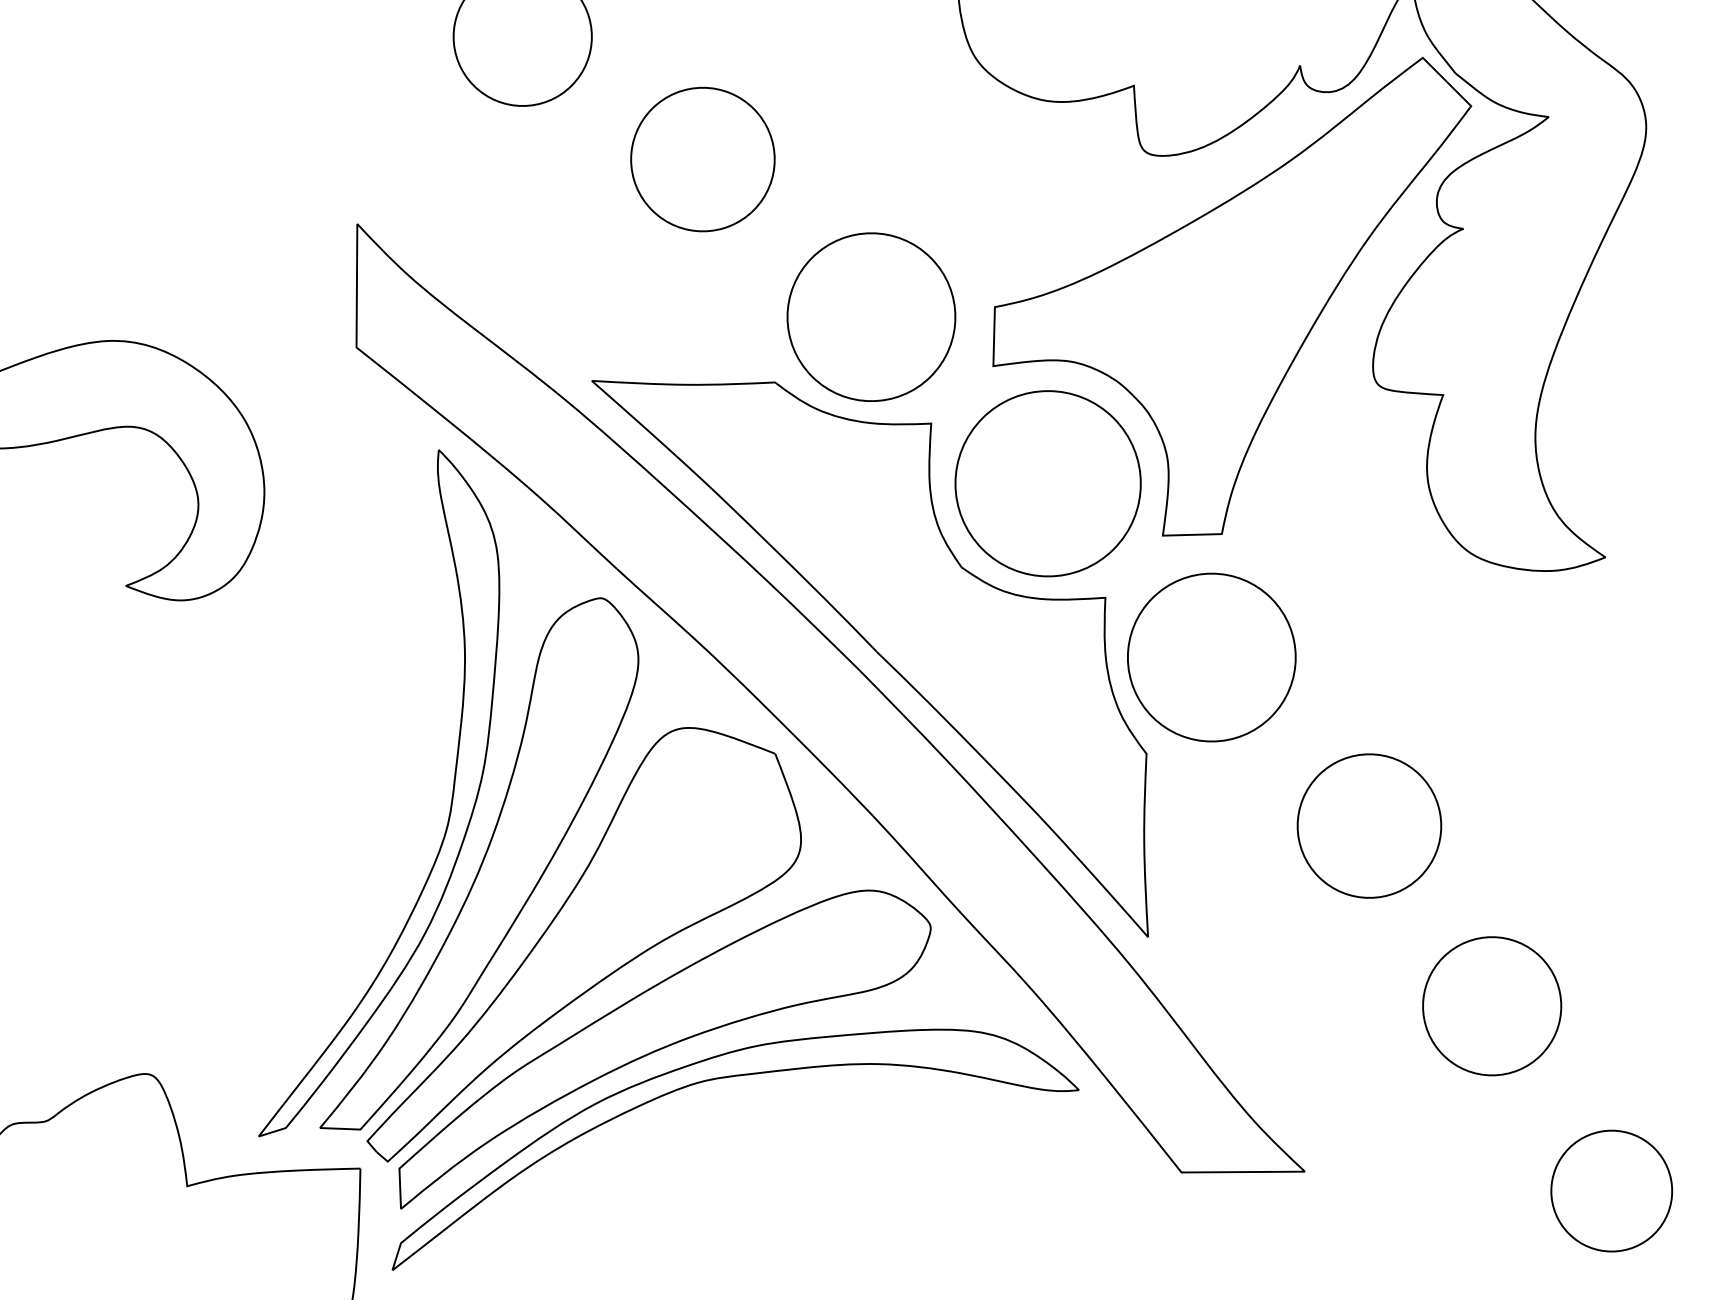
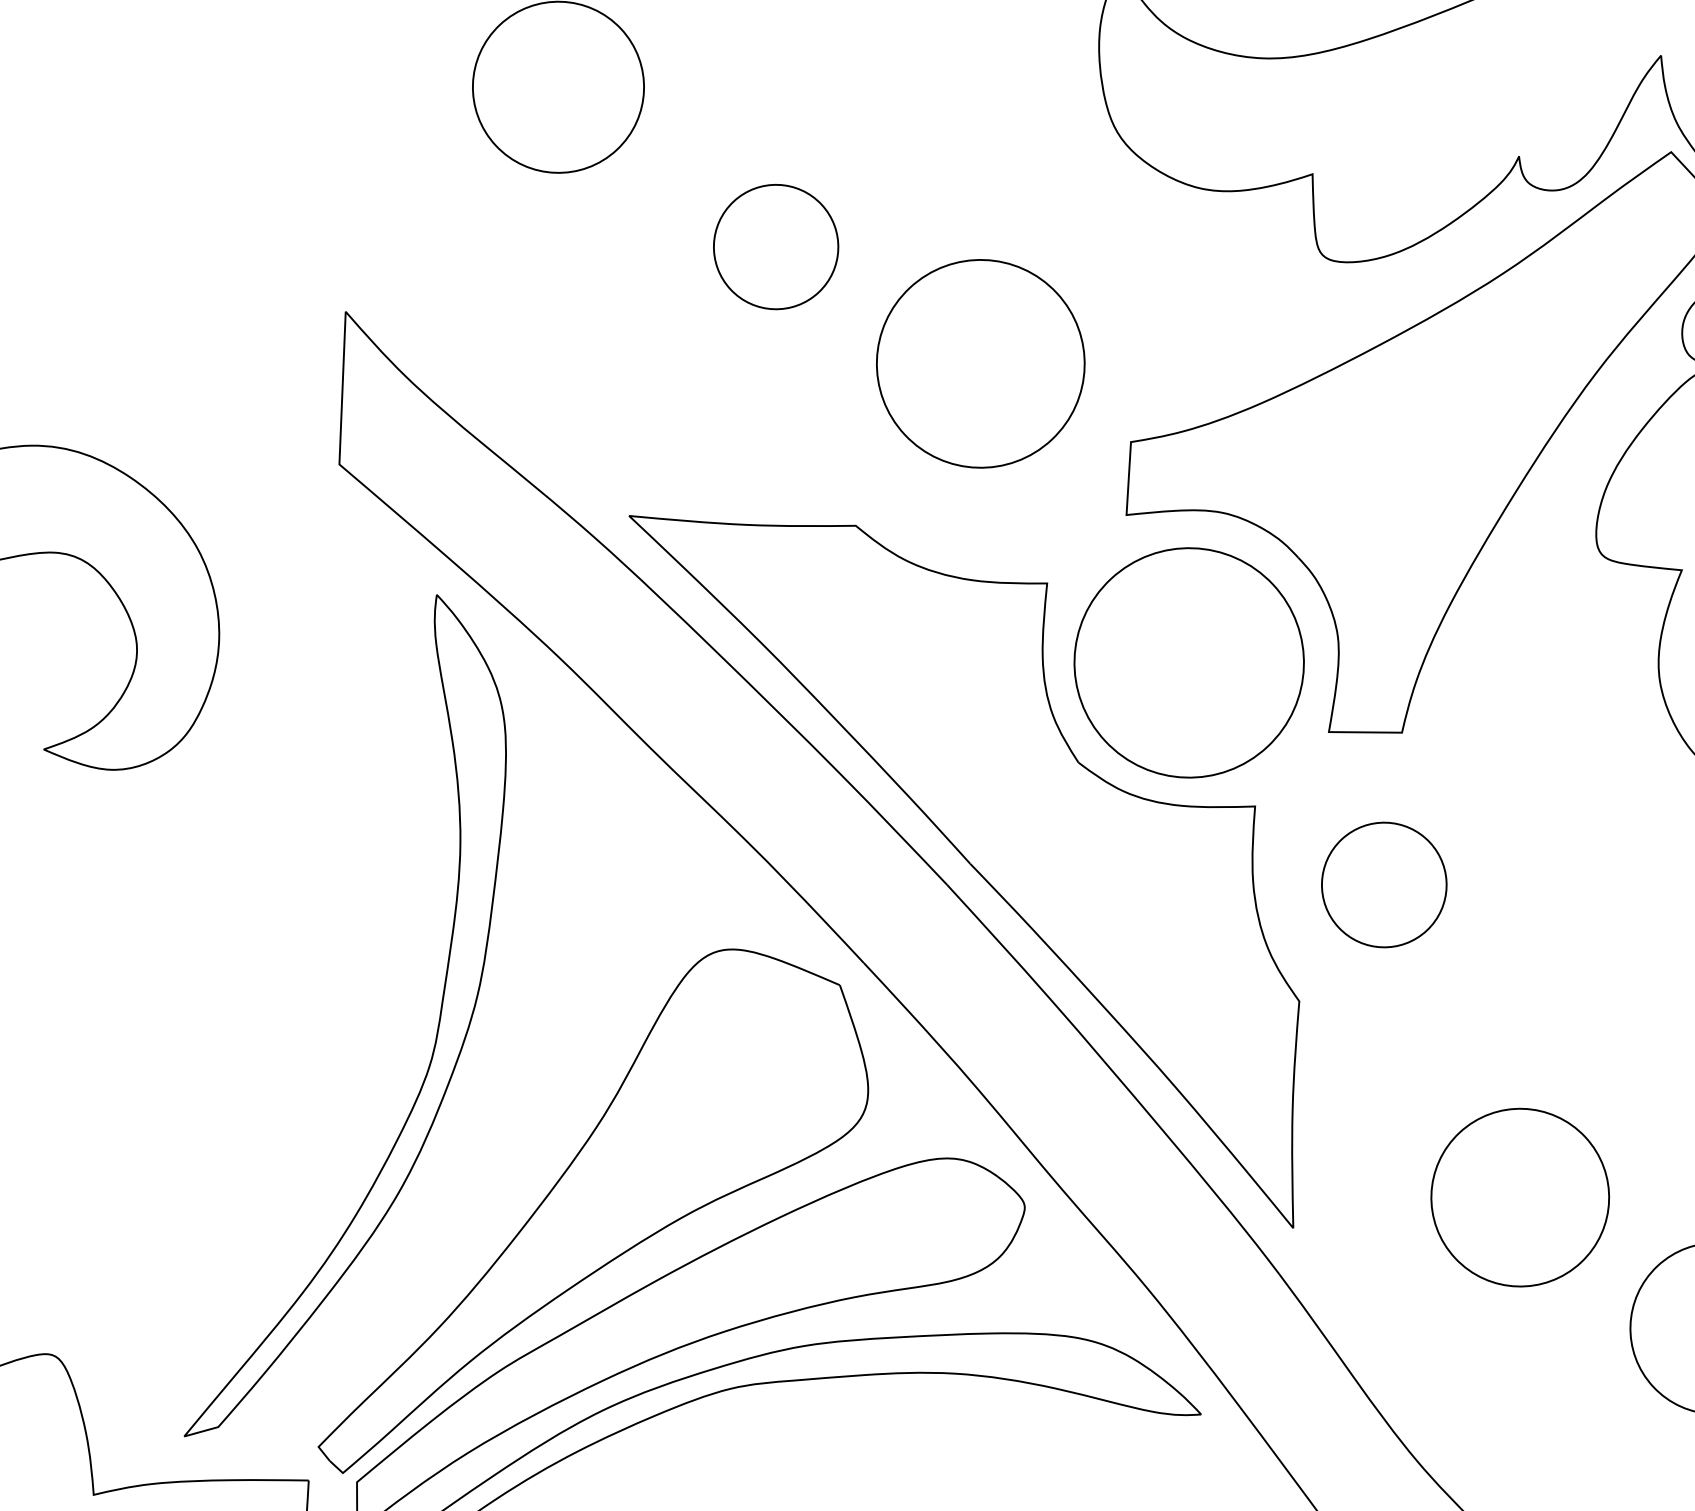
part: (702, 159) -> (775, 246), size x0.7
part: (871, 316) -> (980, 362), moved
part: (1211, 657) -> (1383, 884), size x0.6
part: (1369, 825) -> (1520, 1196), moved
part: (479, 863) -> (469, 1108), removed

